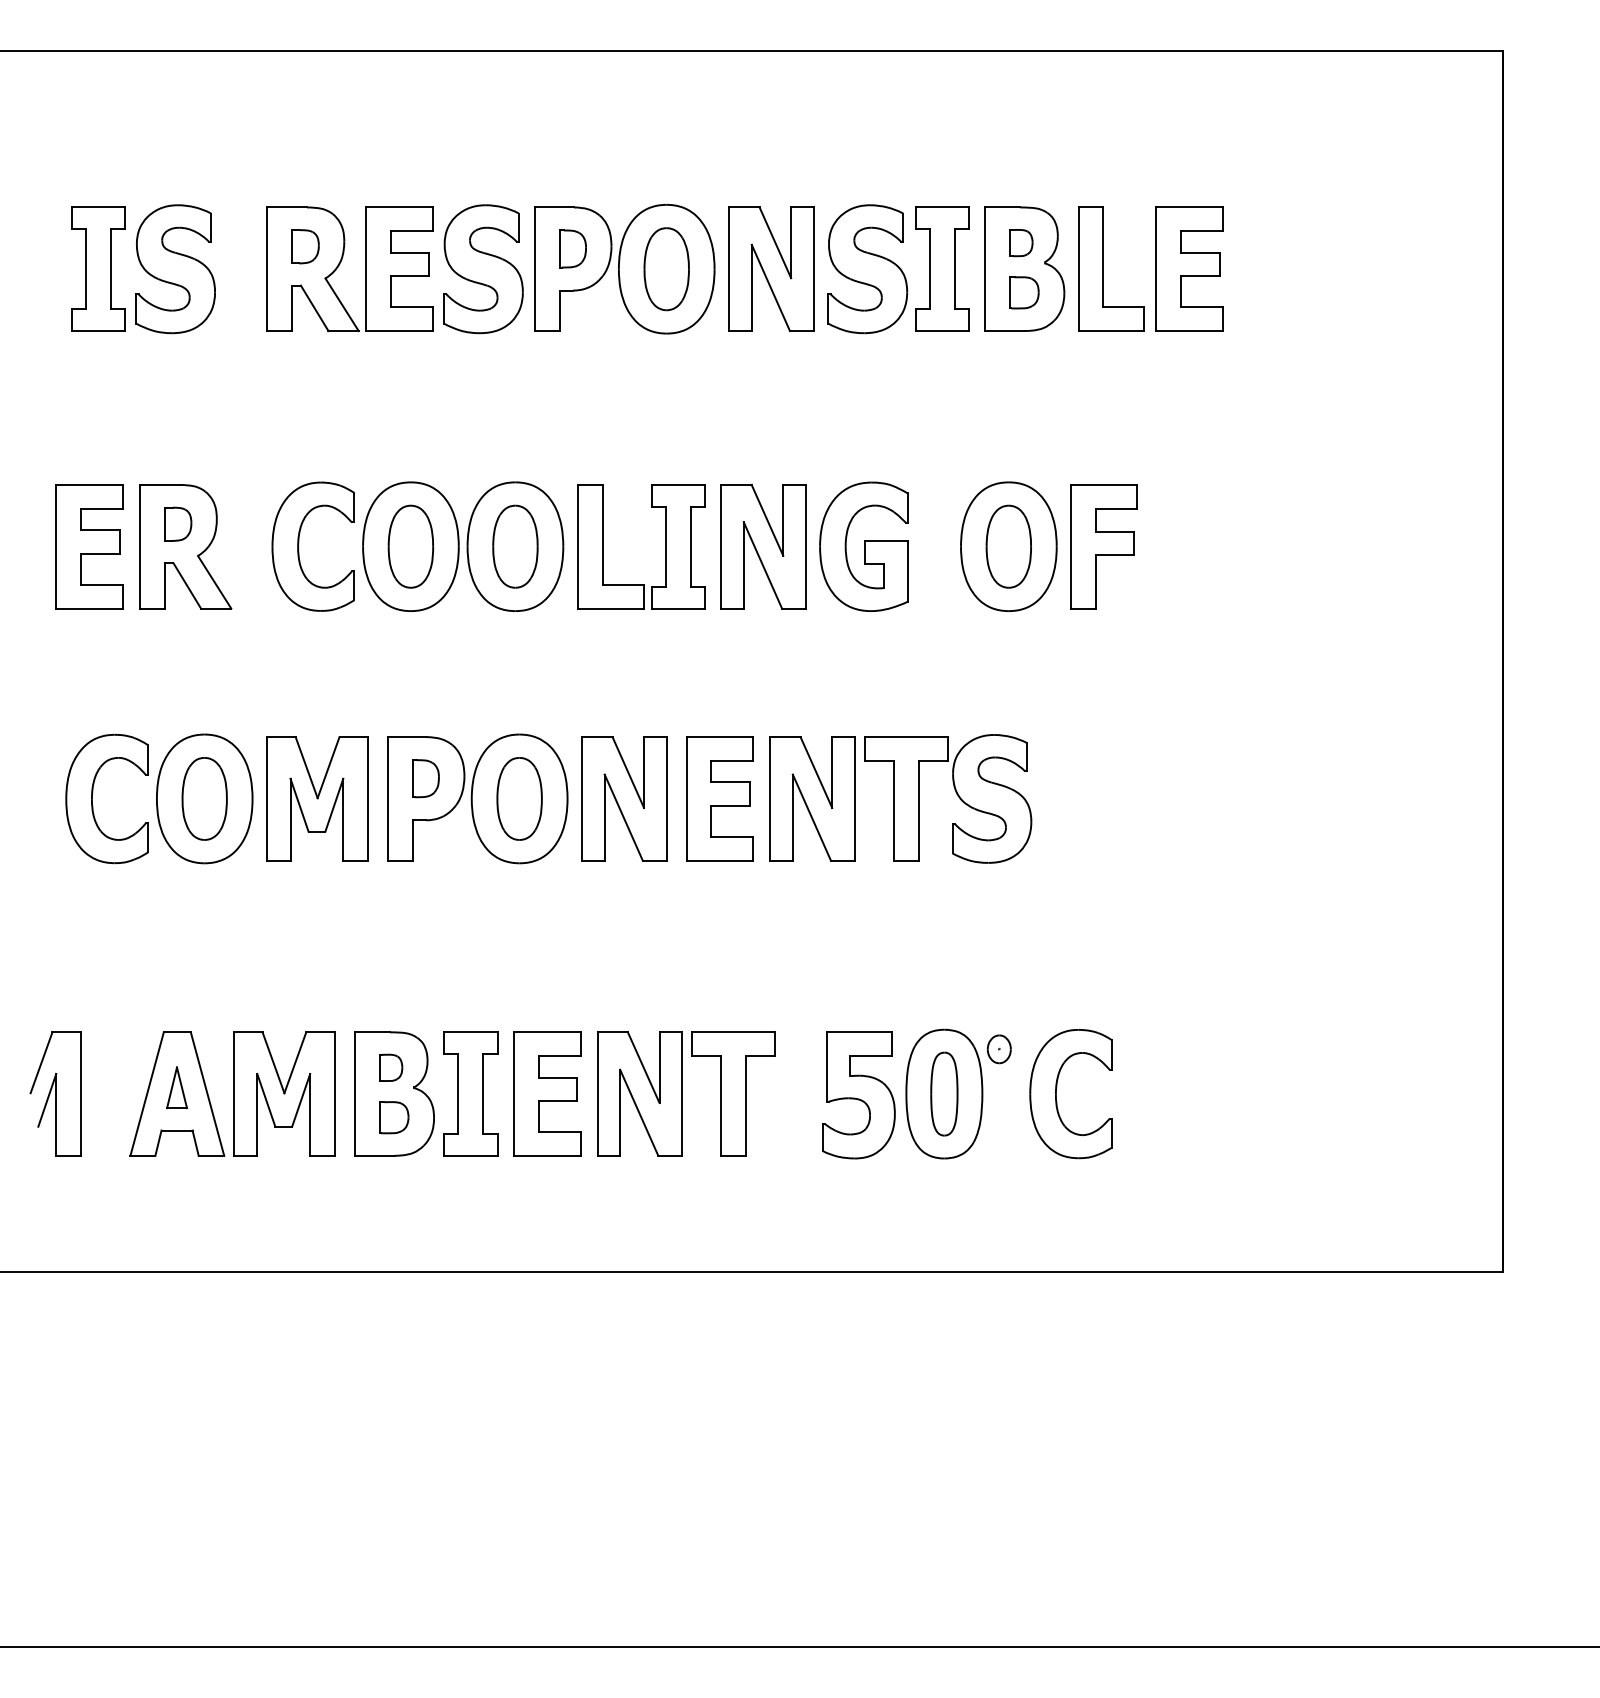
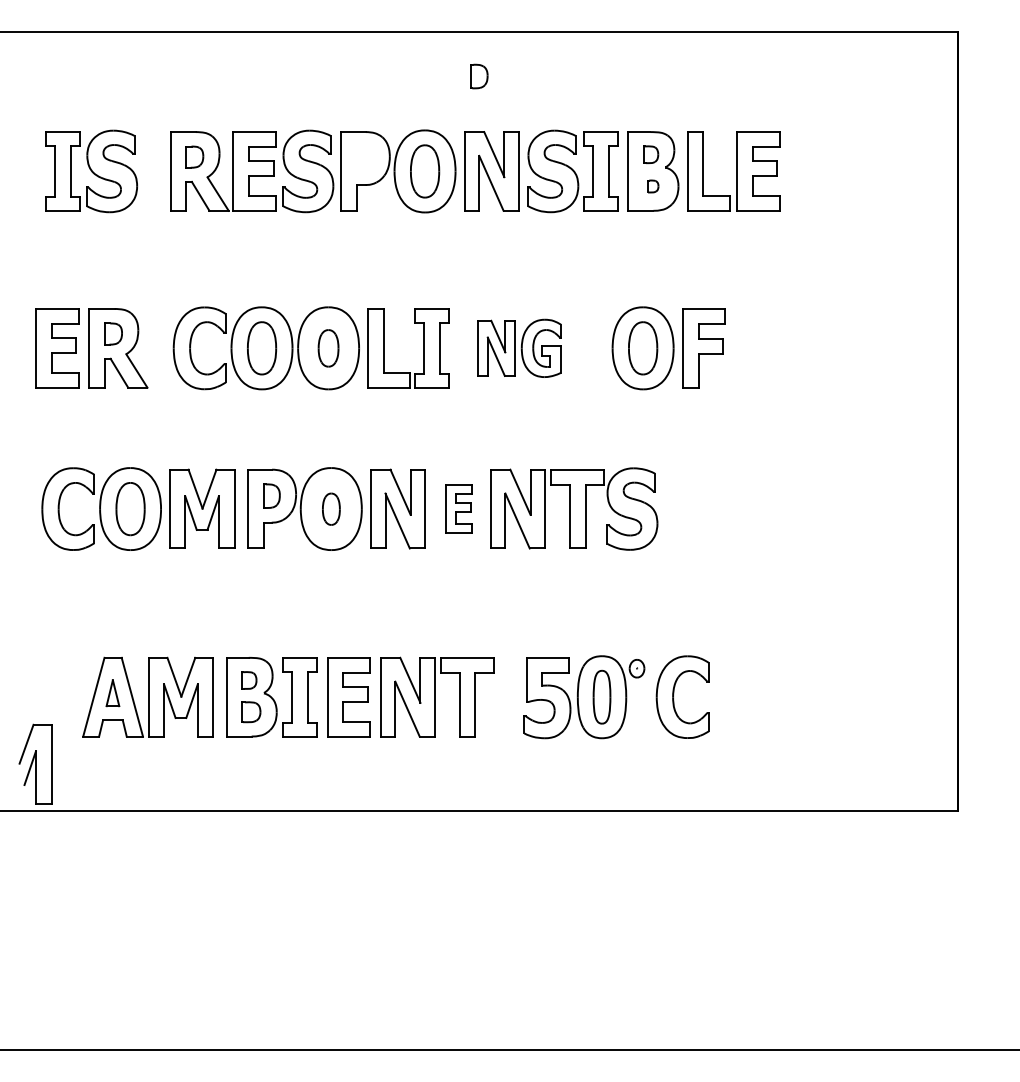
part: (573, 248) -> (479, 76), moved
part: (1023, 292) -> (652, 186), size x0.6
part: (515, 546) -> (328, 348), size x0.7
part: (814, 546) -> (519, 348), size x0.7
part: (719, 798) -> (458, 508), size x0.6
part: (519, 799) -> (331, 509), size x0.6
part: (55, 1092) -> (35, 763), moved

